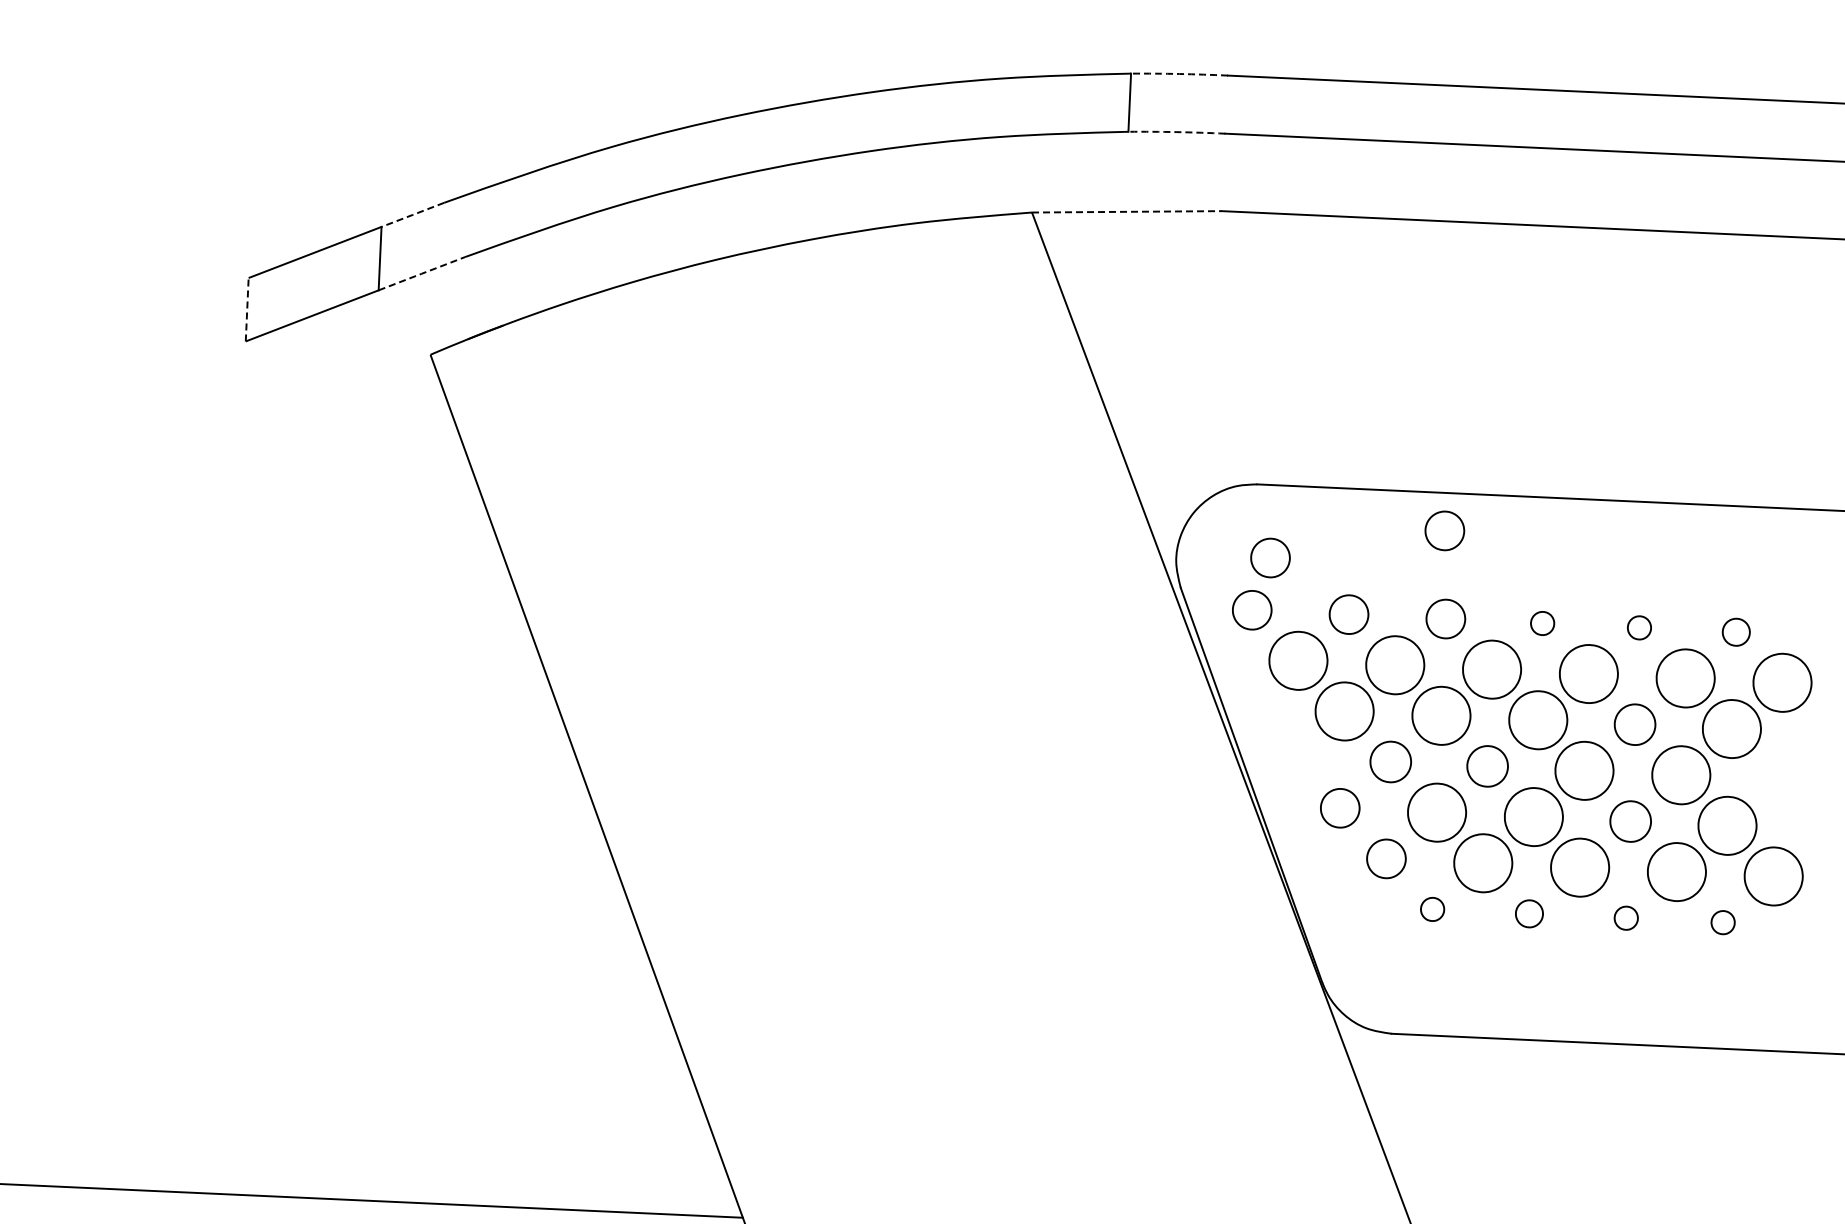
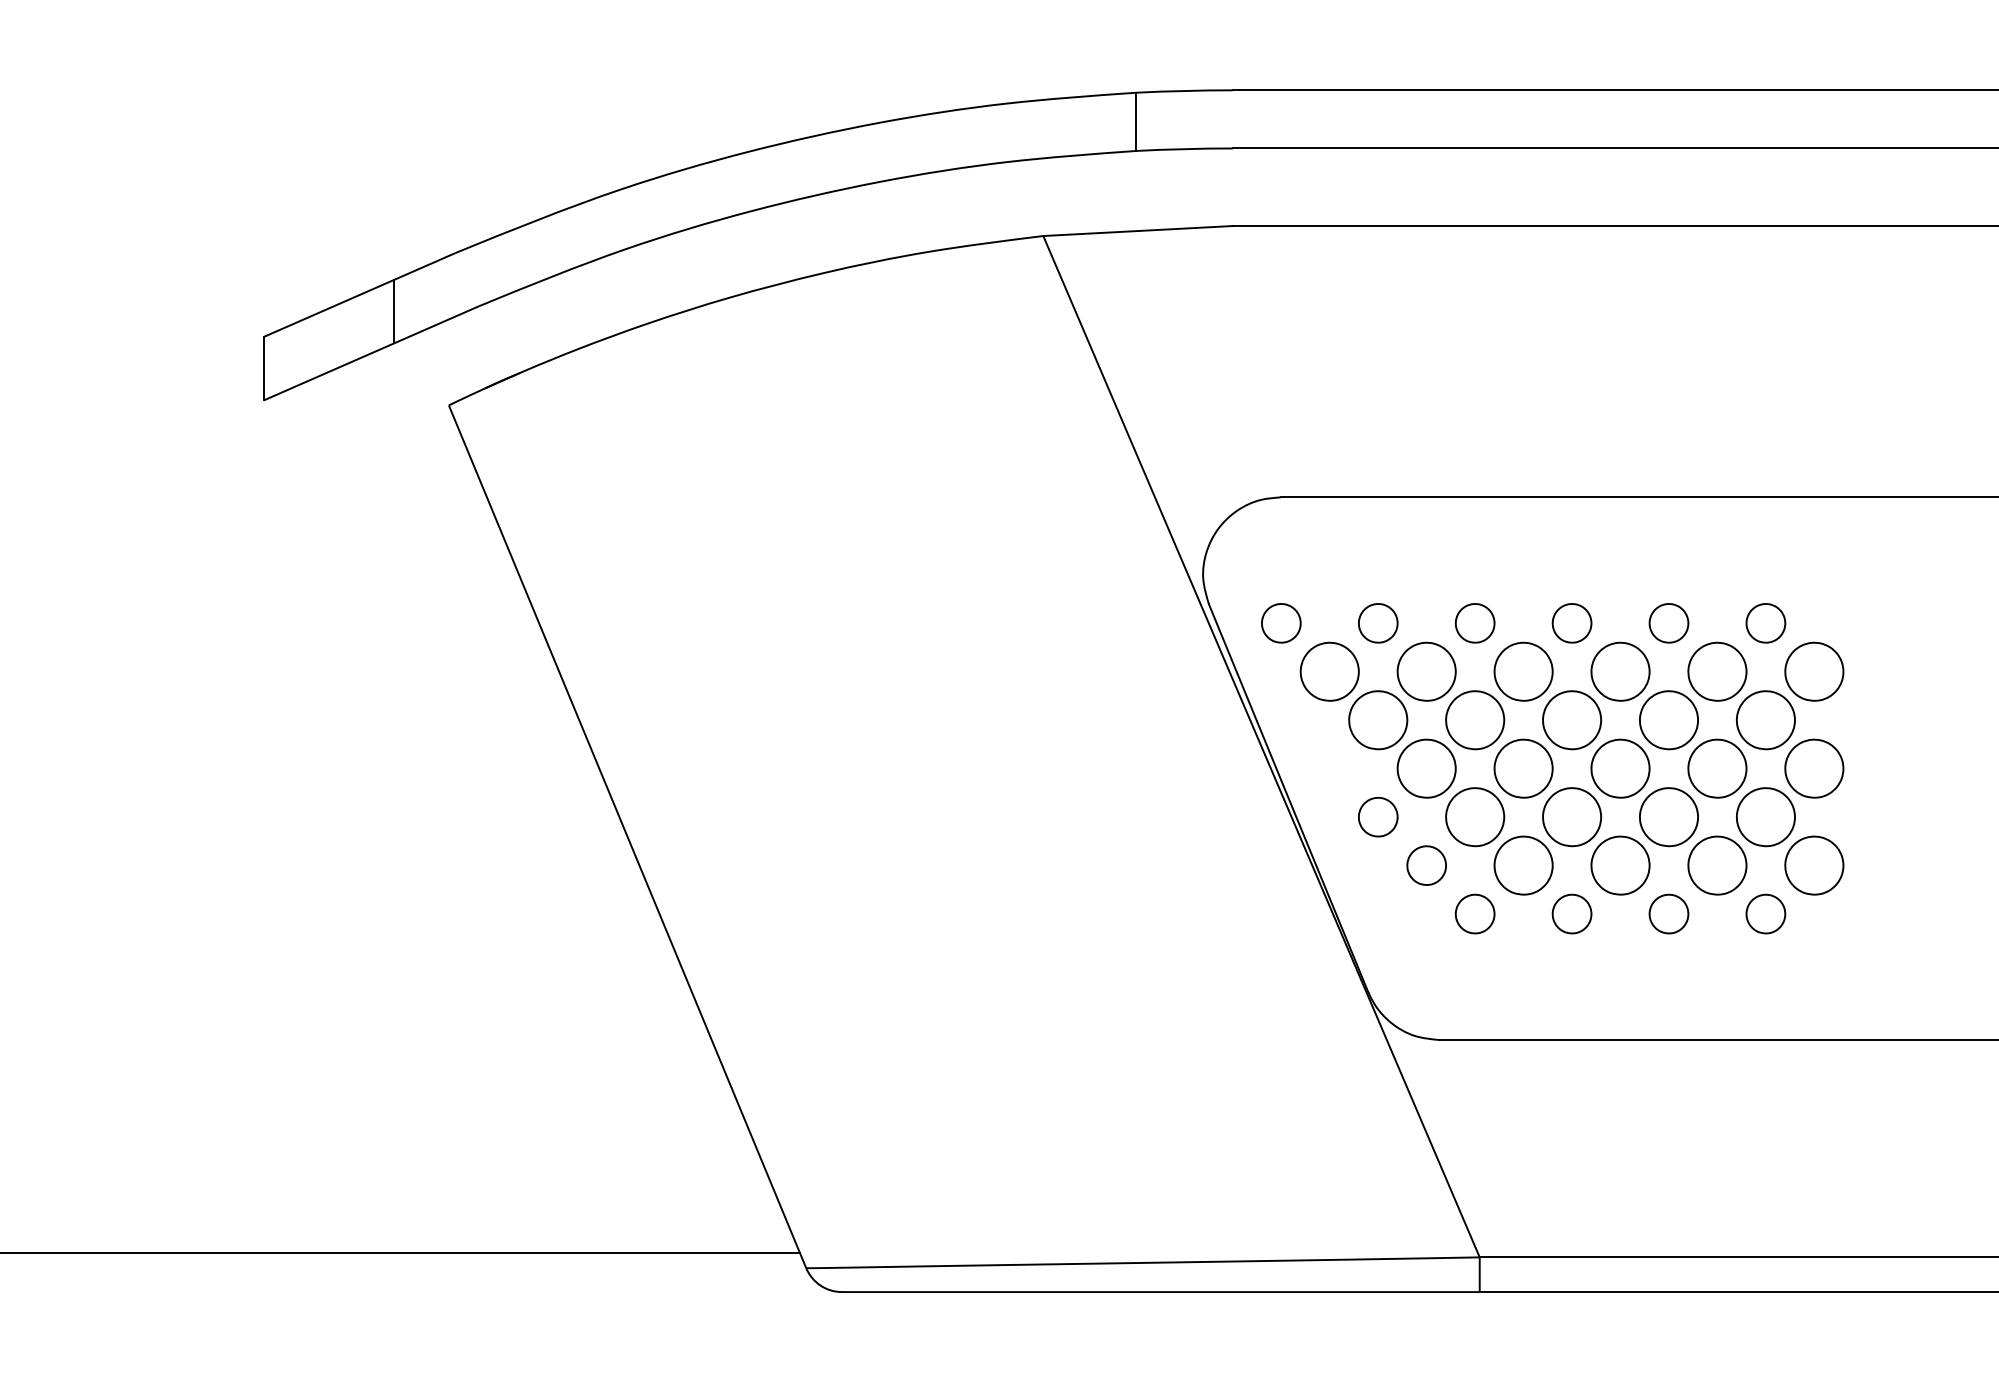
arc: (1179, 73) -> (1184, 90), dashed -> solid
arc: (1176, 132) -> (1184, 149), dashed -> solid
line: (1127, 212) -> (1138, 231), dashed -> solid
line: (412, 214) -> (424, 266), dashed -> solid
line: (421, 273) -> (436, 324), dashed -> solid
line: (246, 309) -> (263, 368), dashed -> solid
part: (1444, 531) -> (1469, 535), removed
part: (1270, 558) -> (1297, 570), removed
part: (1542, 623) -> (1571, 623), size x1.67
part: (1638, 627) -> (1668, 623), size x1.67
part: (1735, 632) -> (1765, 623), size x1.43
part: (1634, 724) -> (1668, 720), size x1.43
part: (1390, 761) -> (1426, 768), size x1.43
part: (1487, 766) -> (1523, 768), size x1.43
part: (1778, 779) -> (1814, 768), added
part: (1630, 821) -> (1668, 817), size x1.43
part: (1432, 908) -> (1474, 913), size x1.67
part: (1528, 913) -> (1571, 913), size x1.43
part: (1625, 917) -> (1668, 913), size x1.67
part: (1722, 922) -> (1765, 913), size x1.67

